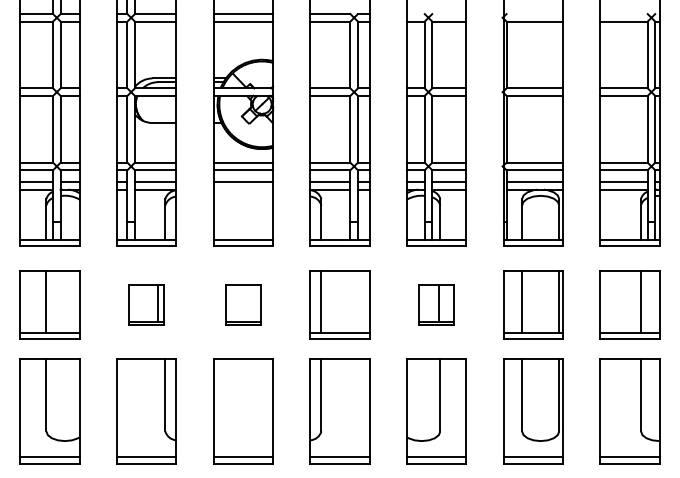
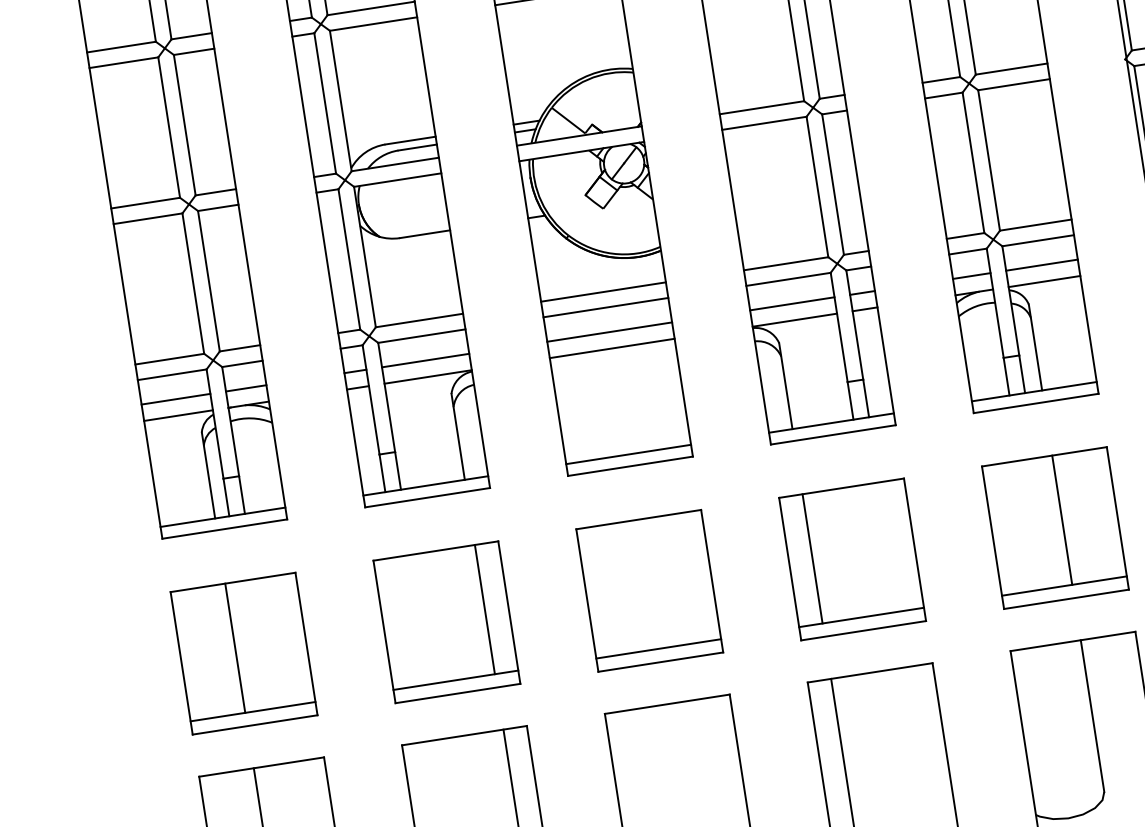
line: (243, 189) -> (612, 348), added
part: (146, 304) -> (446, 621), size x1.67
part: (243, 304) -> (649, 589), size x1.67
part: (436, 304) -> (1055, 526), size x1.67

